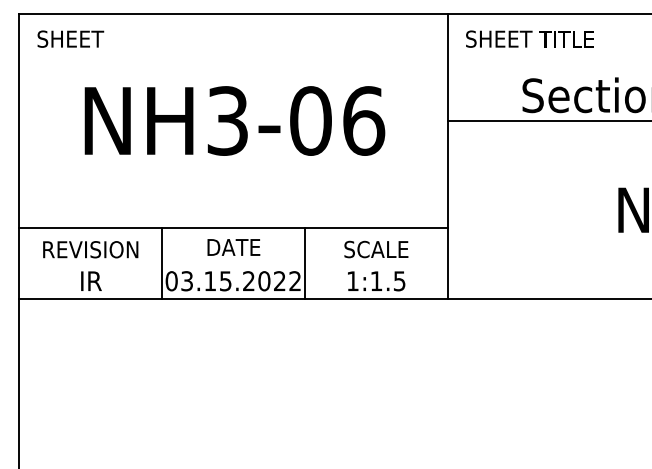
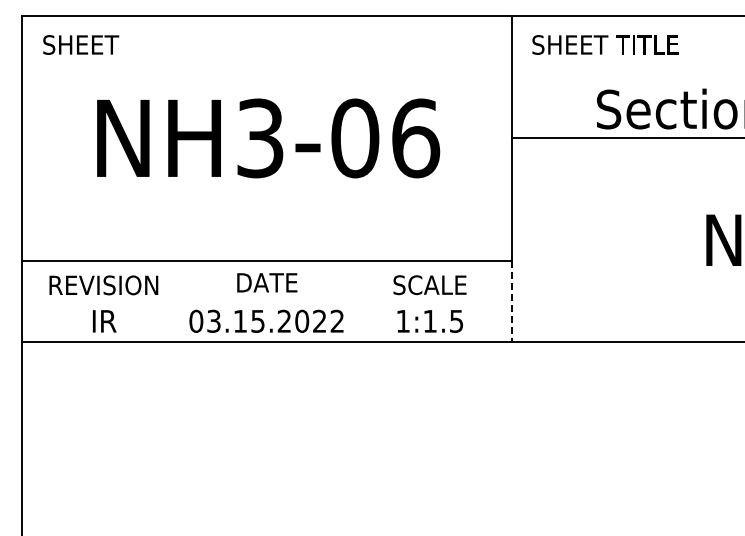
line: (162, 263) -> (185, 301), removed
line: (304, 263) -> (348, 301), removed
line: (447, 263) -> (511, 301), solid -> dashed

